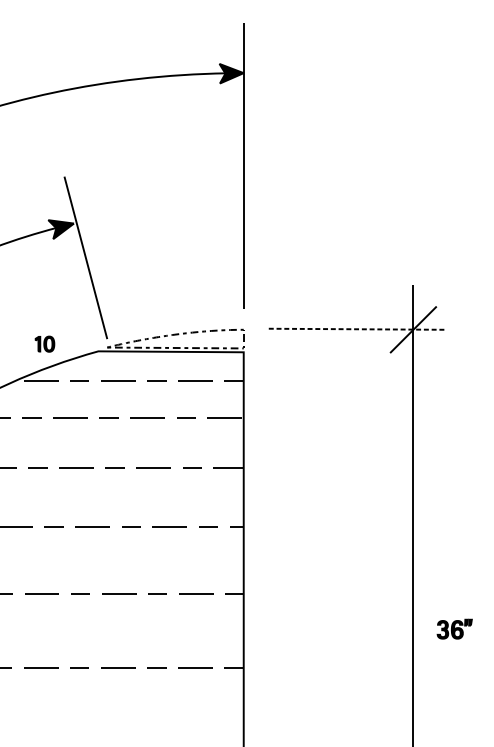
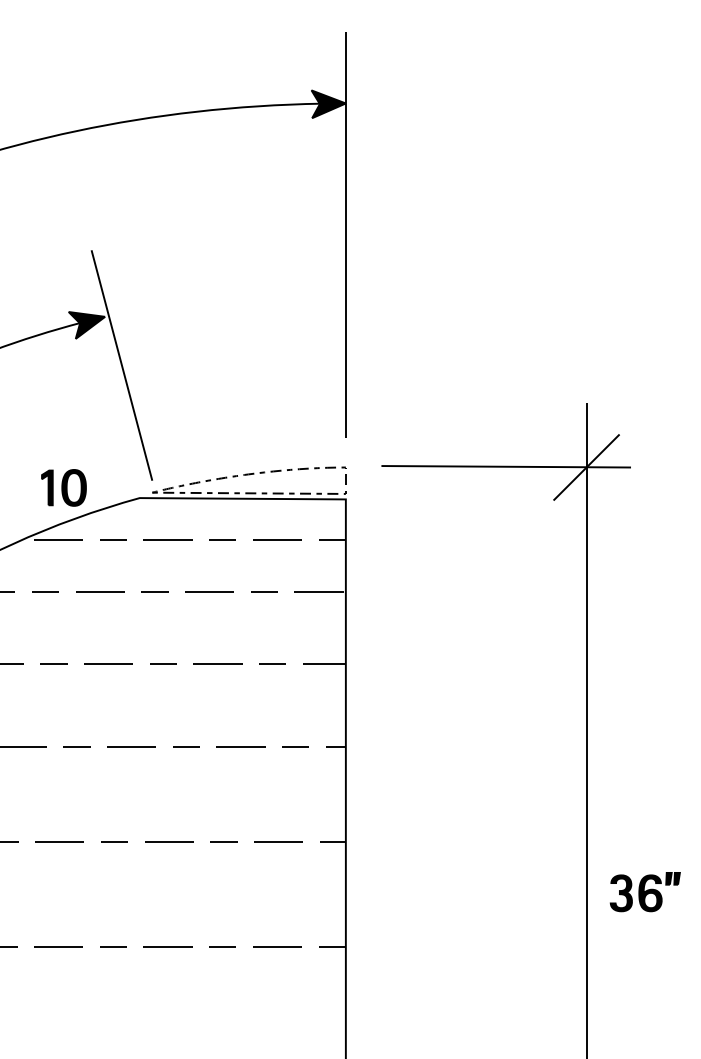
line: (356, 329) -> (506, 466), dashed -> solid
part: (44, 343) -> (63, 487), size x1.67
part: (454, 629) -> (644, 892), size x1.43

